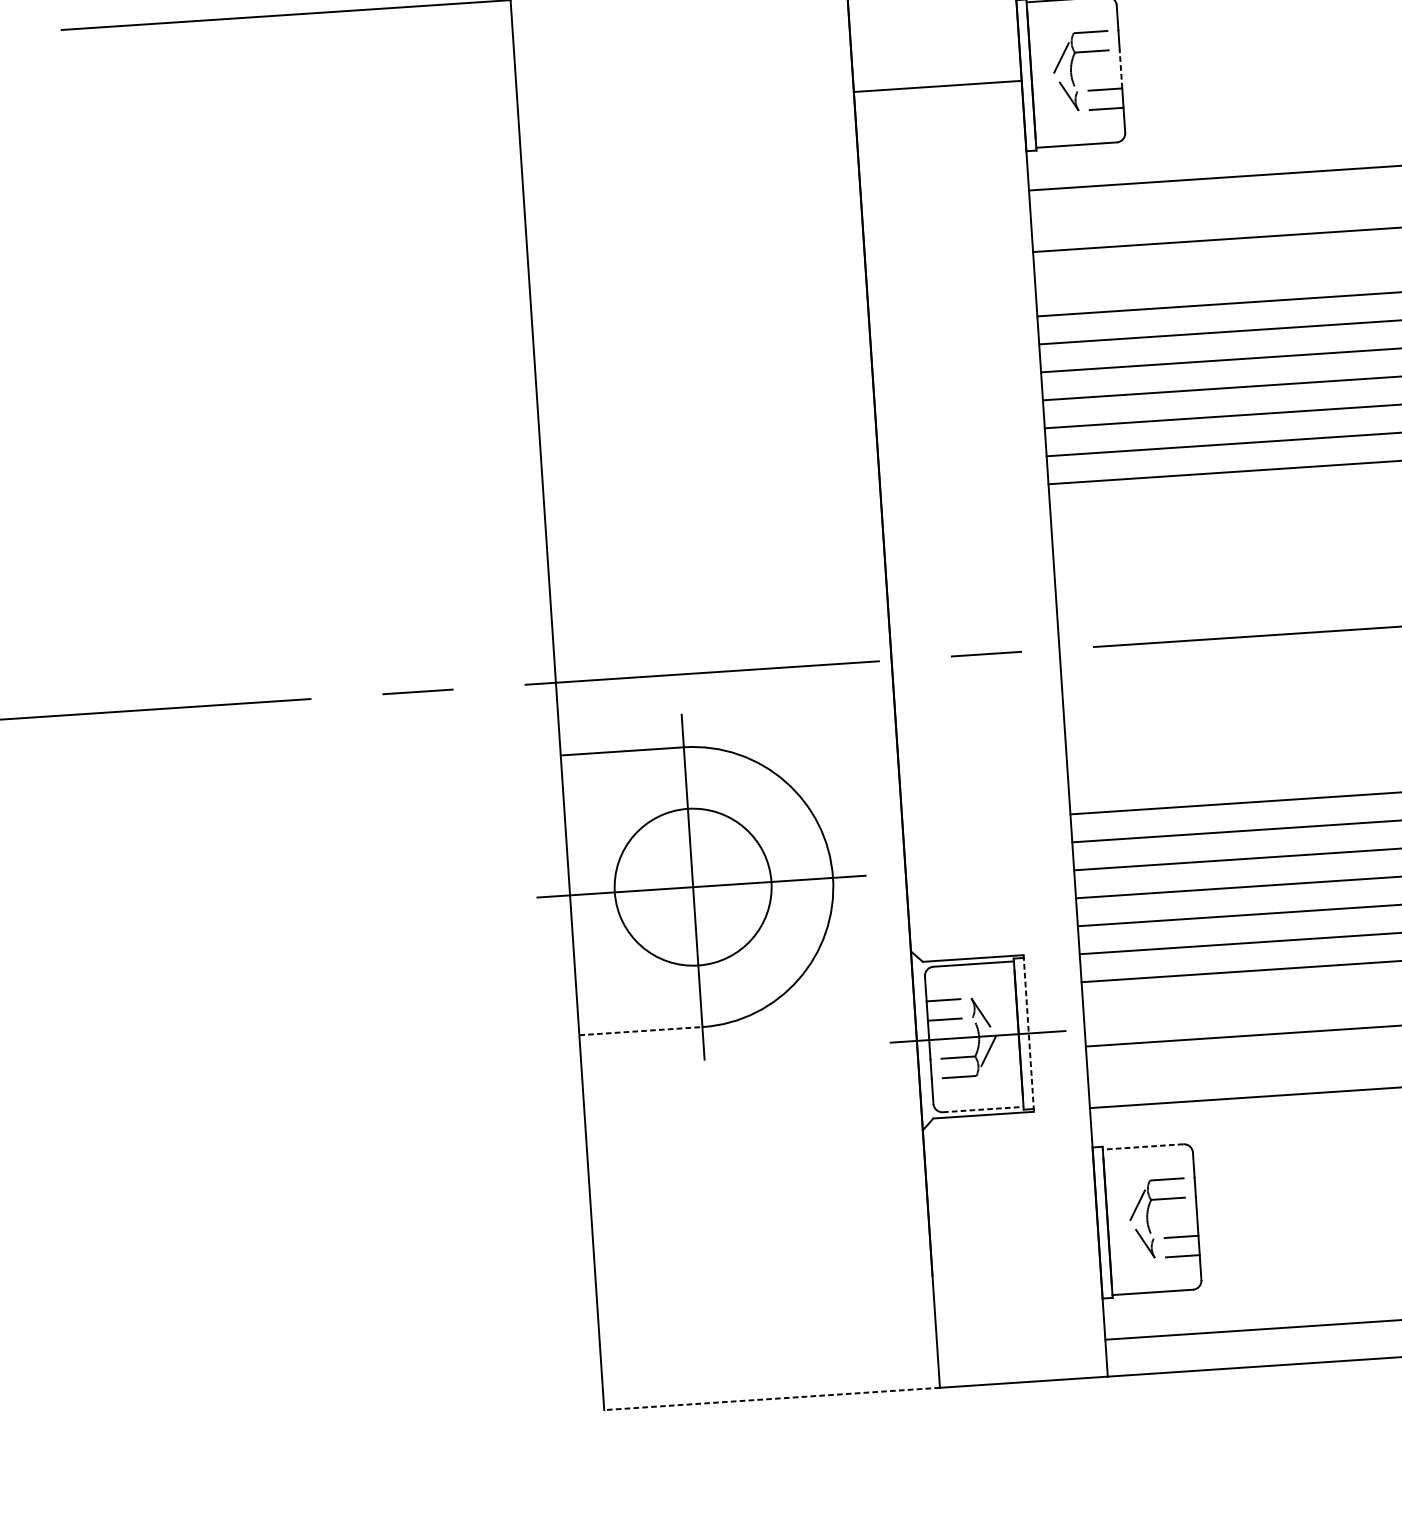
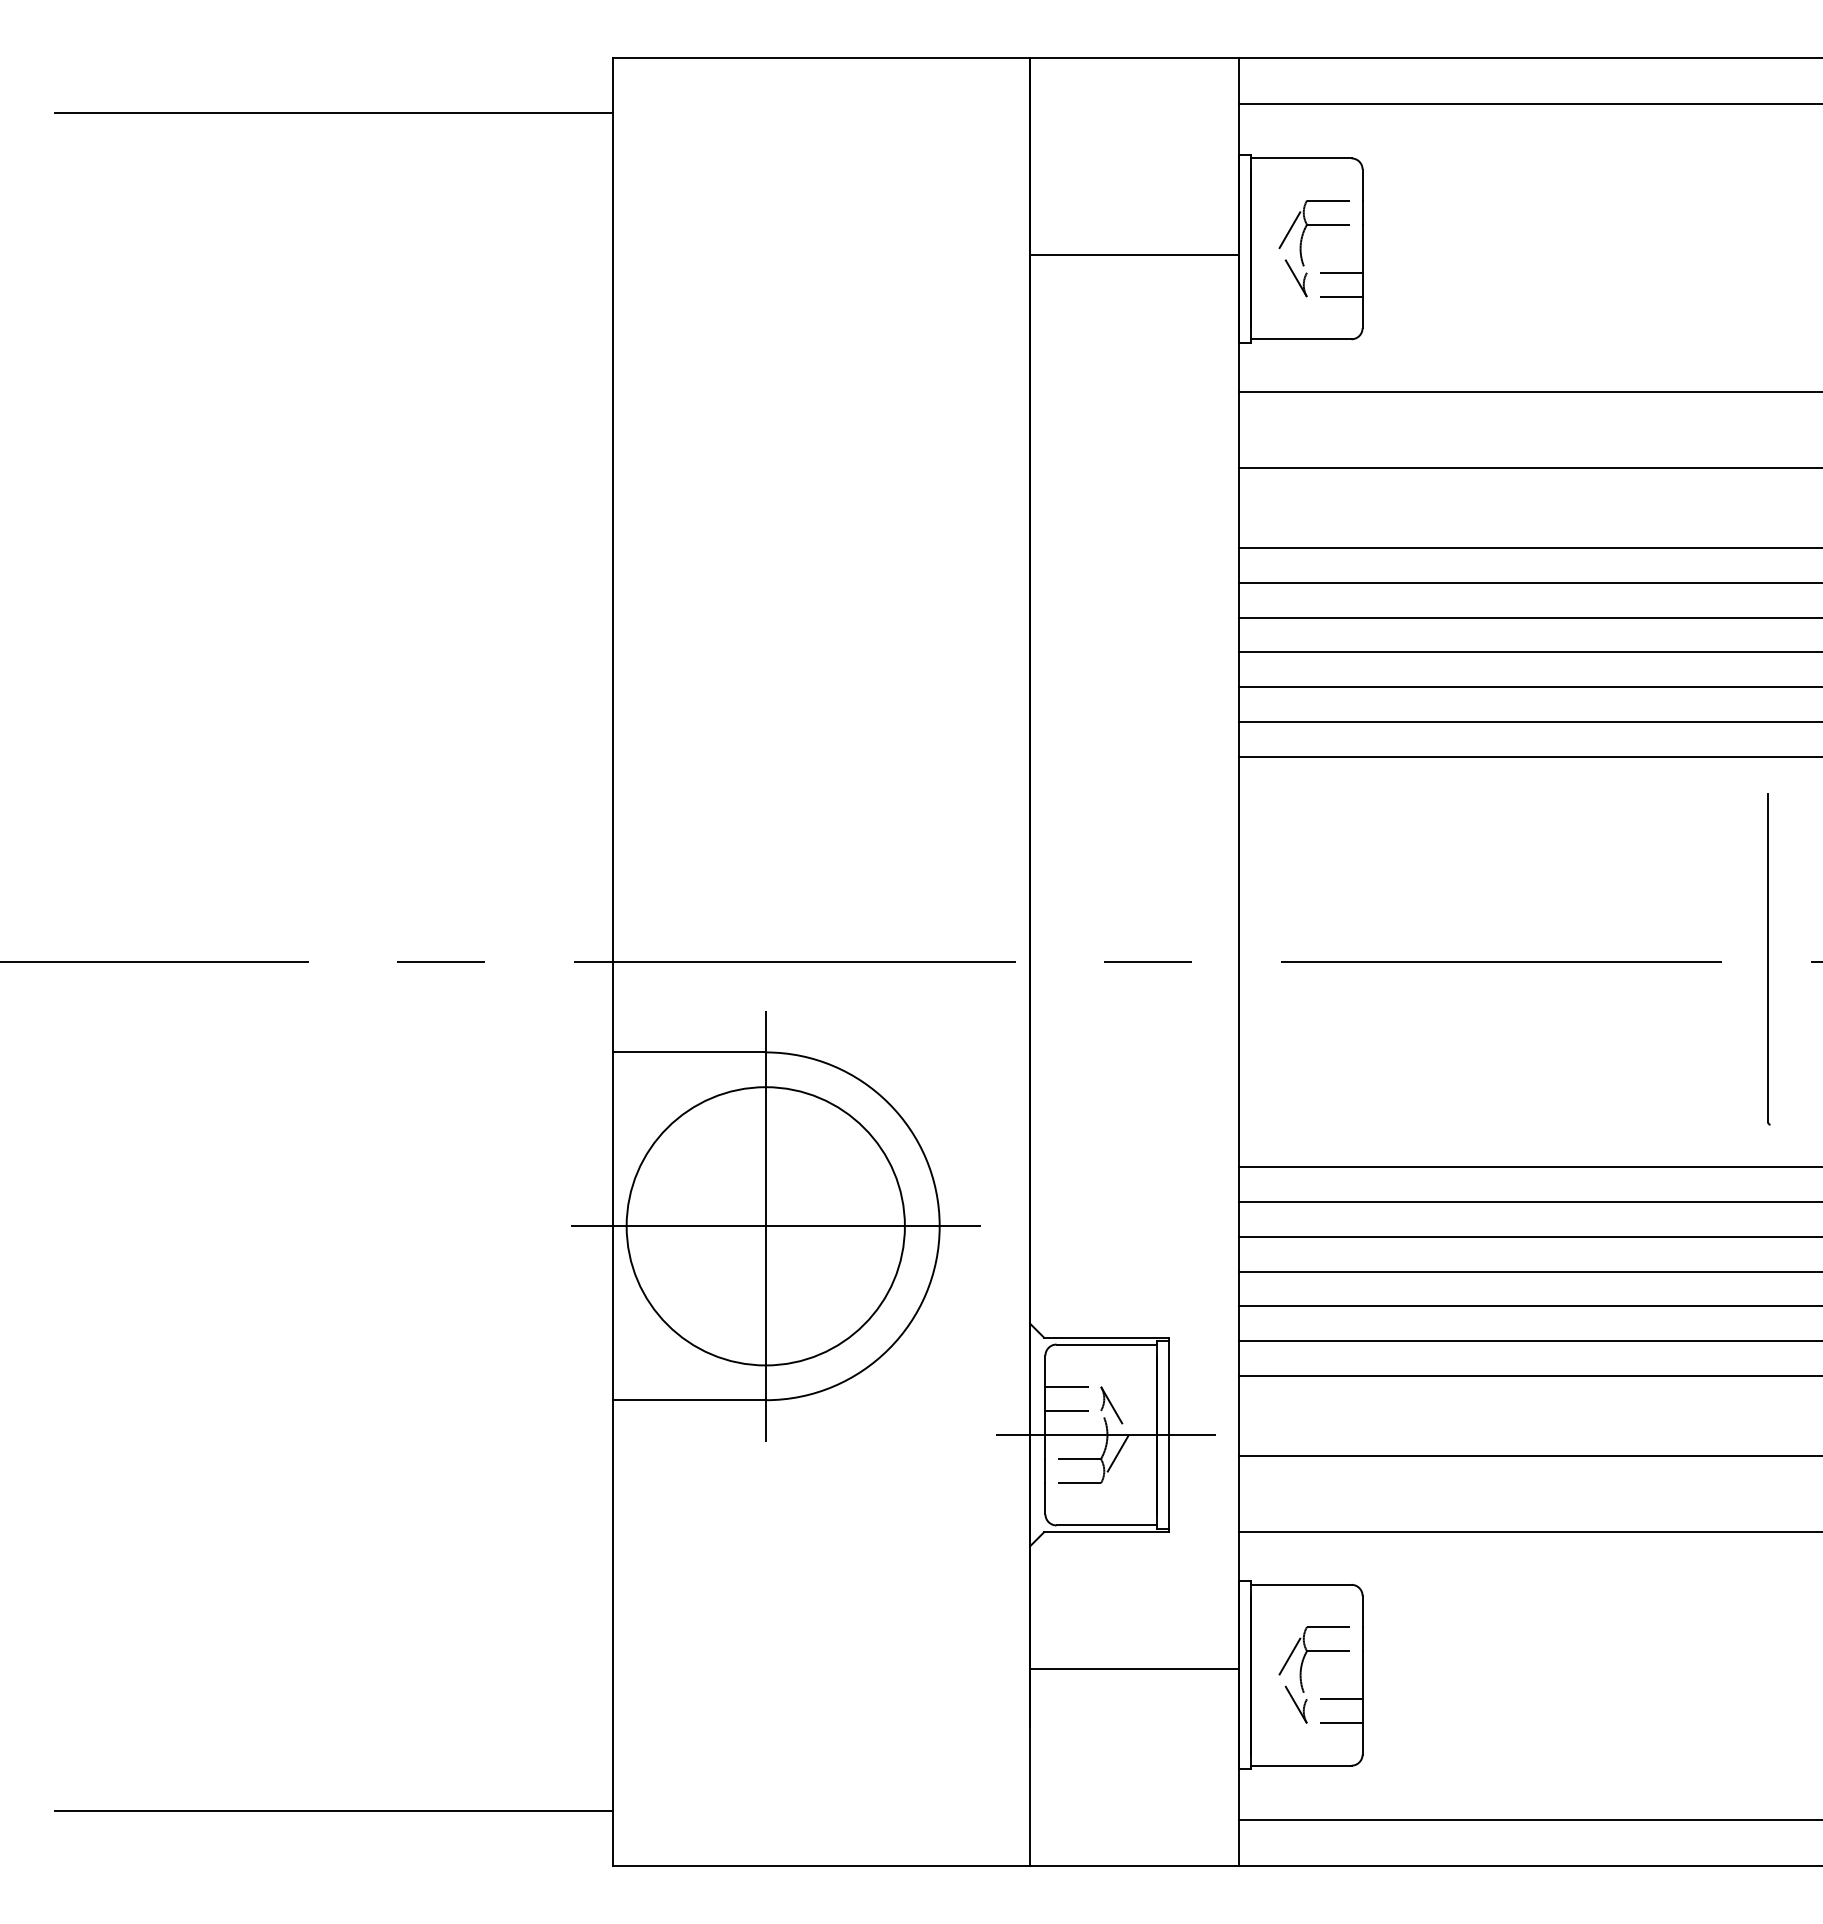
line: (1120, 68) -> (1362, 248), dashed -> solid
circle: (692, 887) -> (765, 1226), size x1.43
line: (641, 1031) -> (689, 1400), dashed -> solid
line: (1029, 1033) -> (1169, 1435), dashed -> solid
line: (983, 1109) -> (1107, 1525), dashed -> solid
line: (1142, 1146) -> (1300, 1584), dashed -> solid
line: (1013, 1223) -> (1134, 1668), added
line: (376, 1380) -> (333, 1810), added
line: (772, 1399) -> (821, 1866), dashed -> solid

